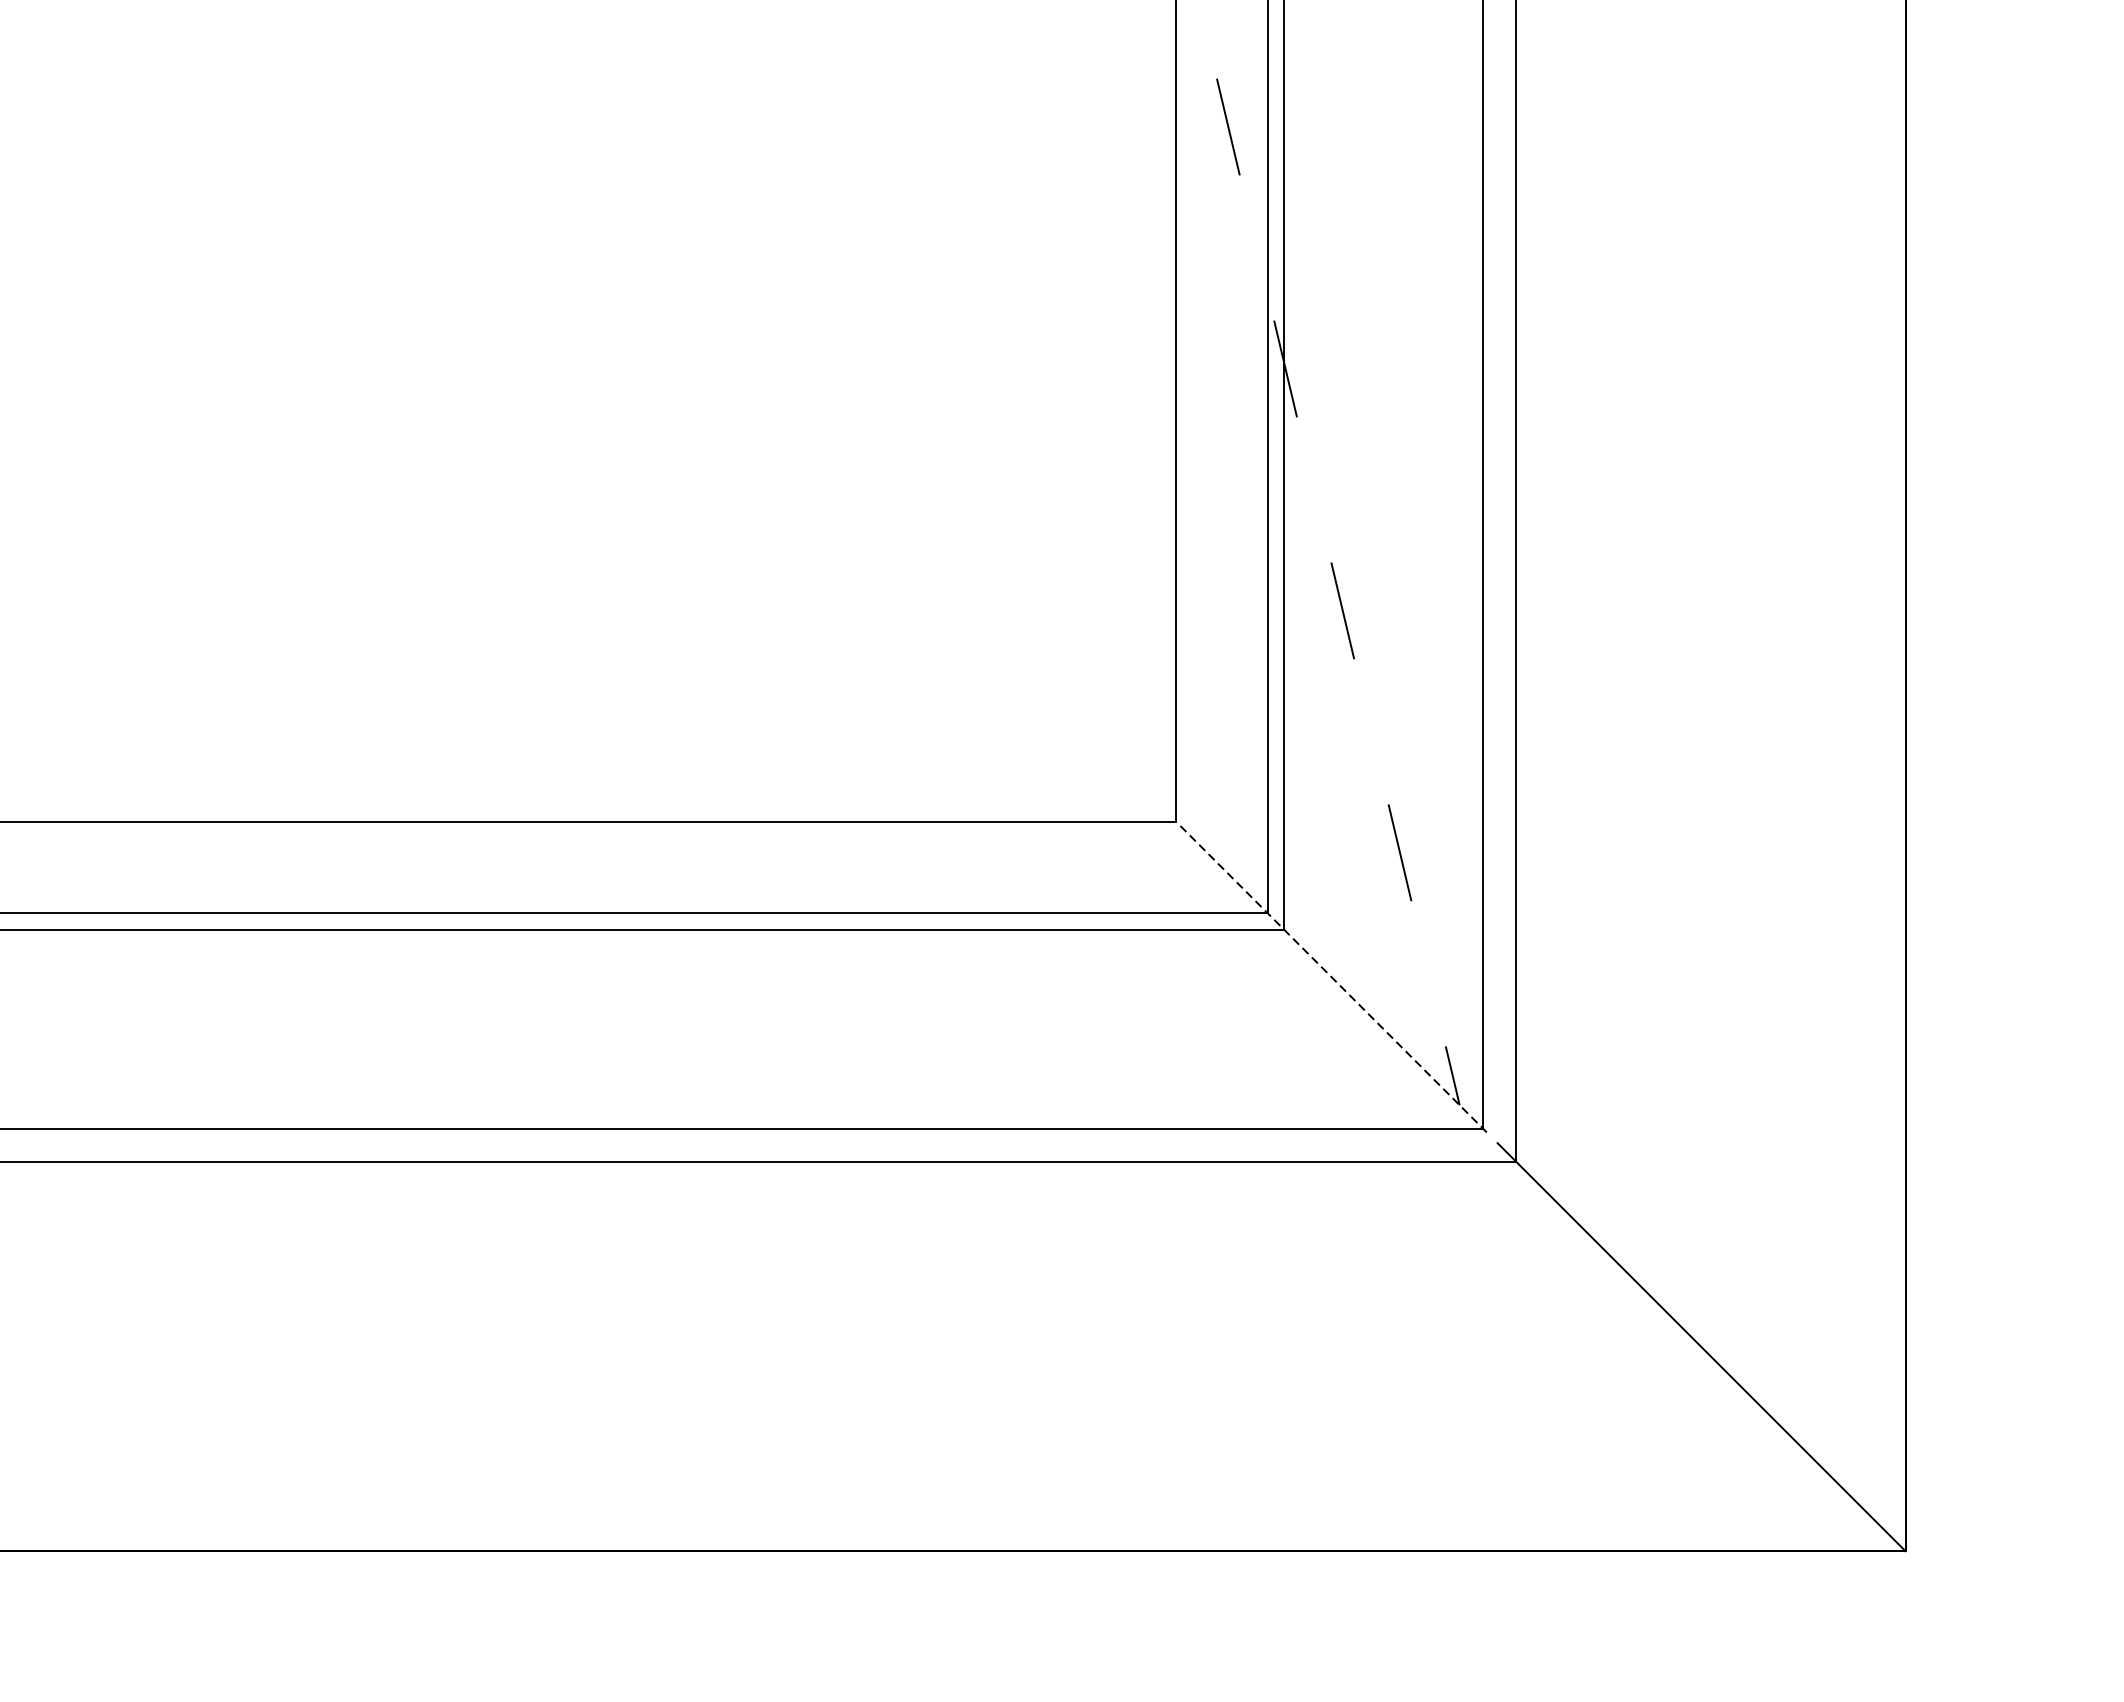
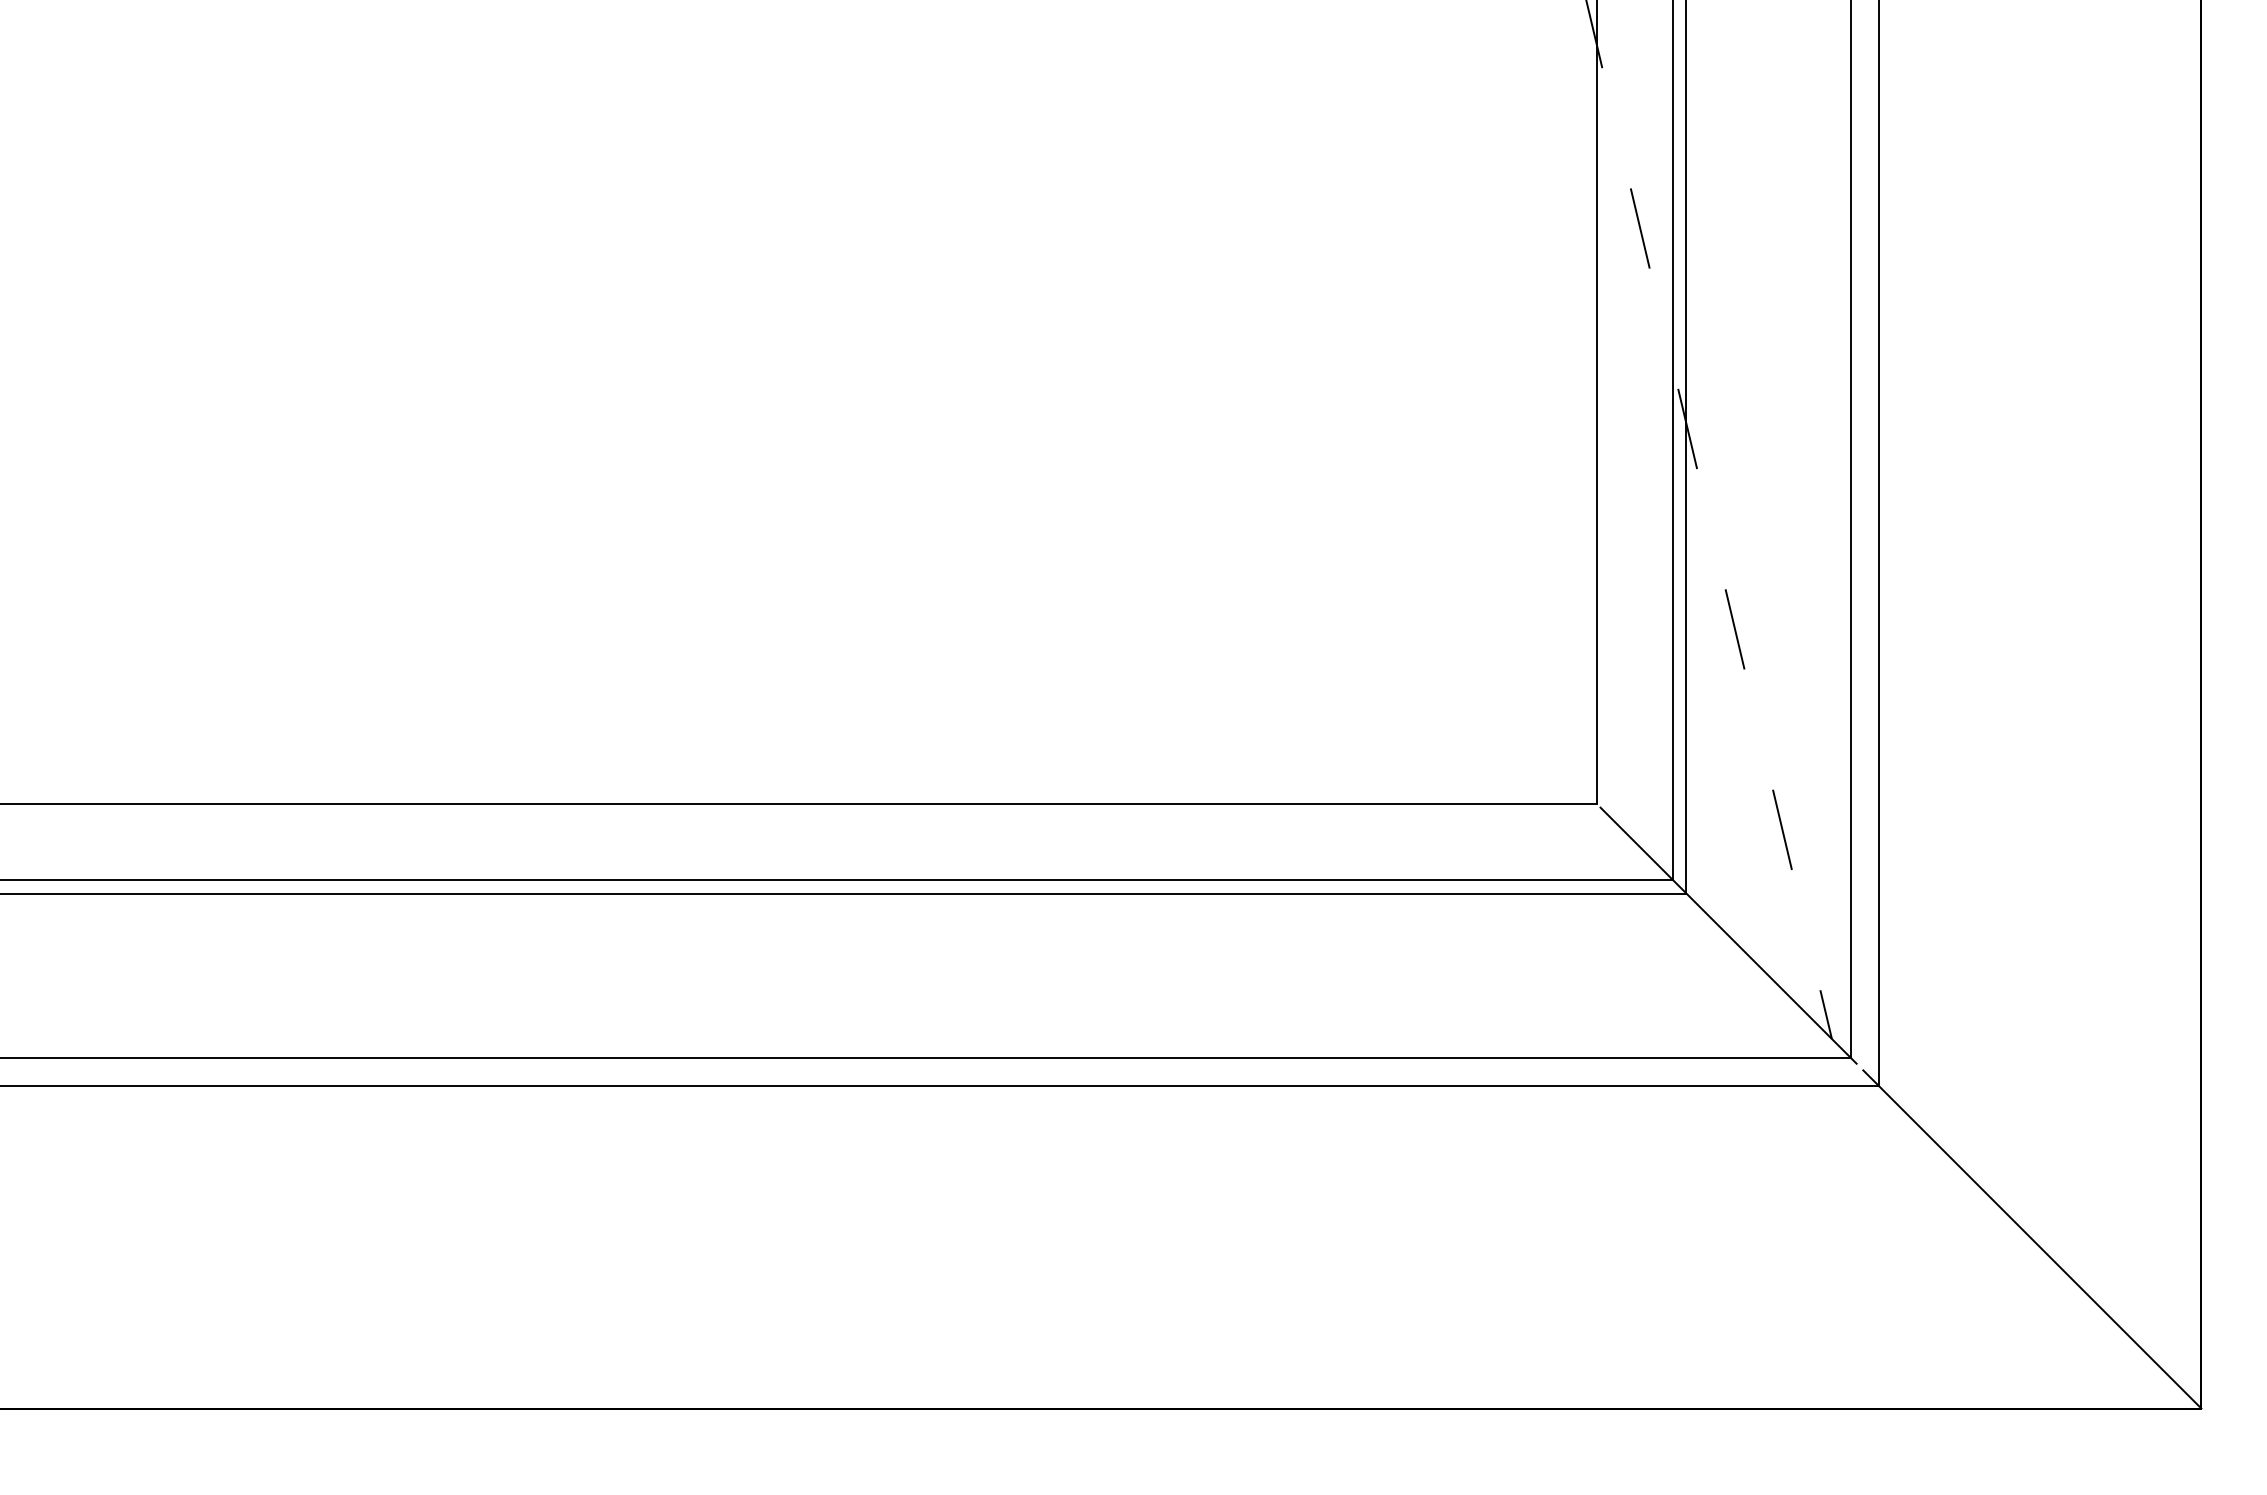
line: (1334, 981) -> (1728, 936), dashed -> solid

